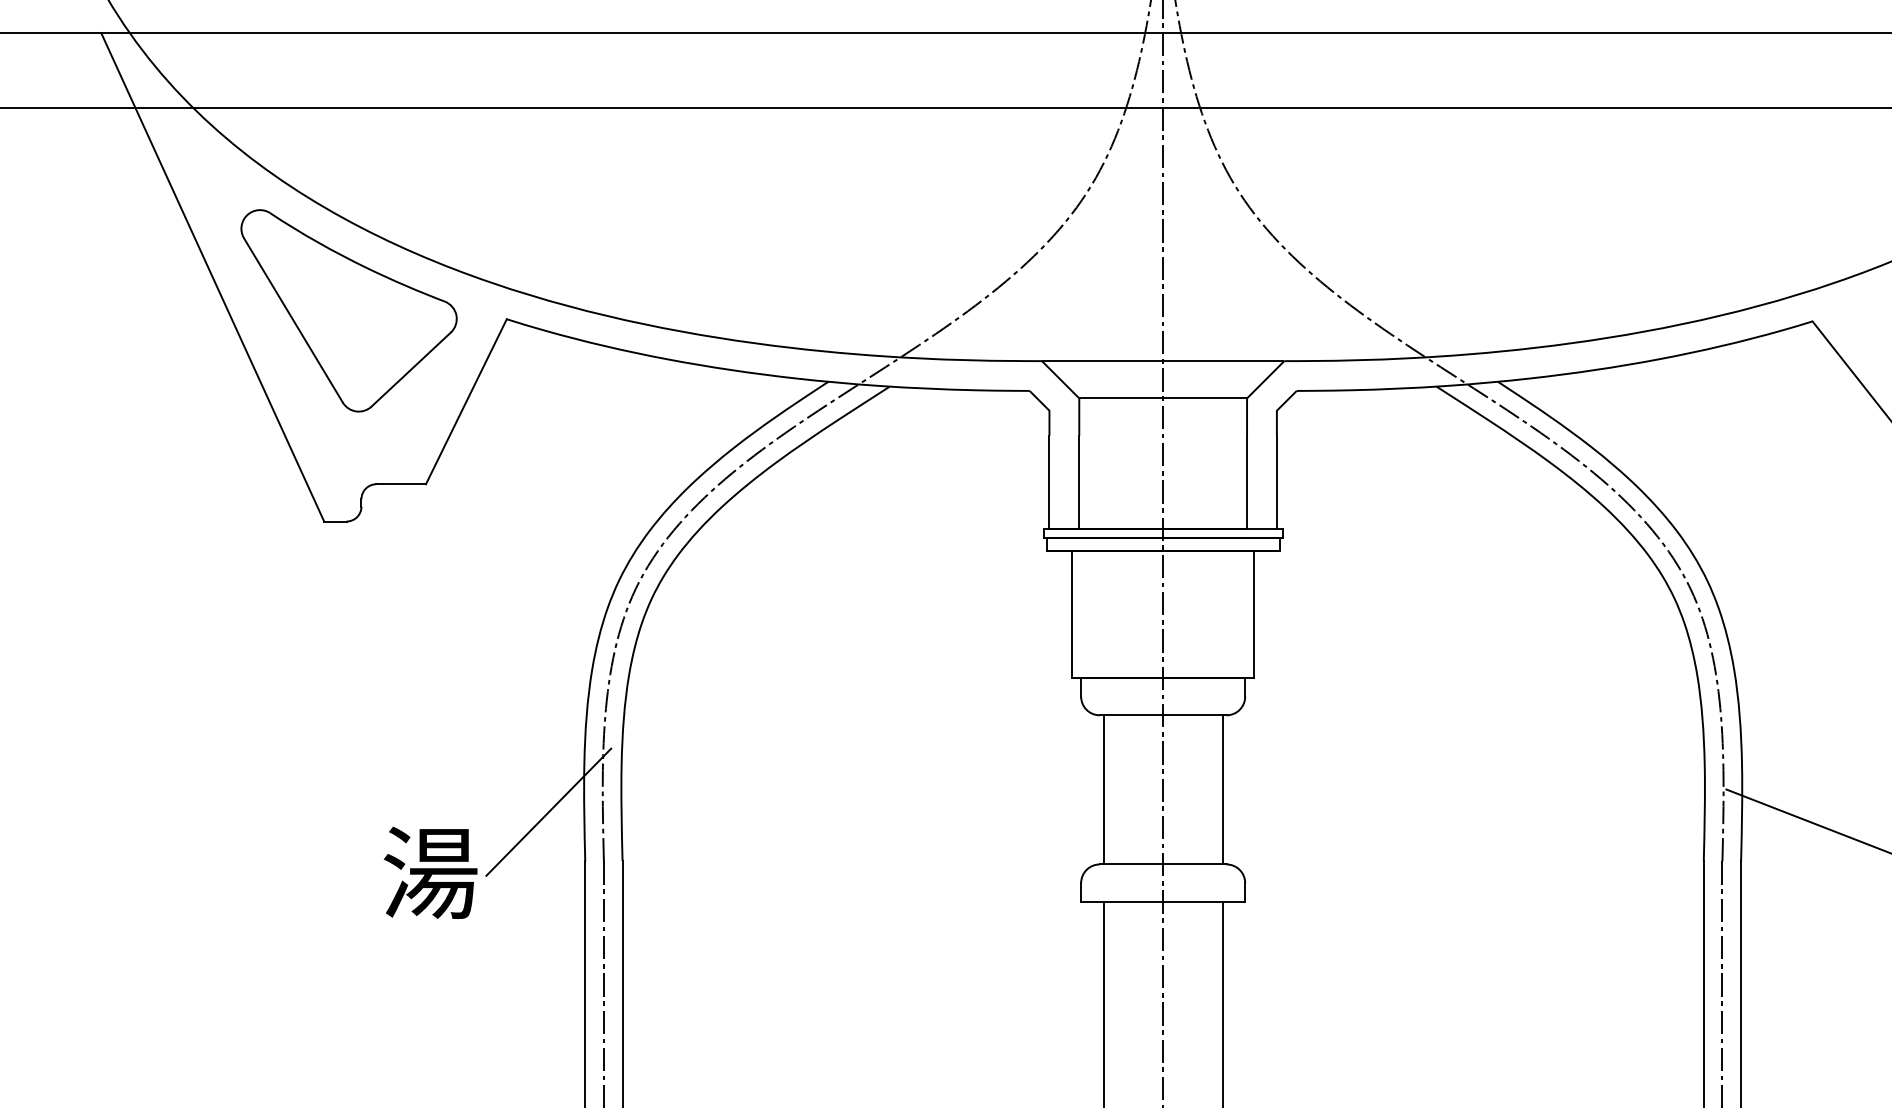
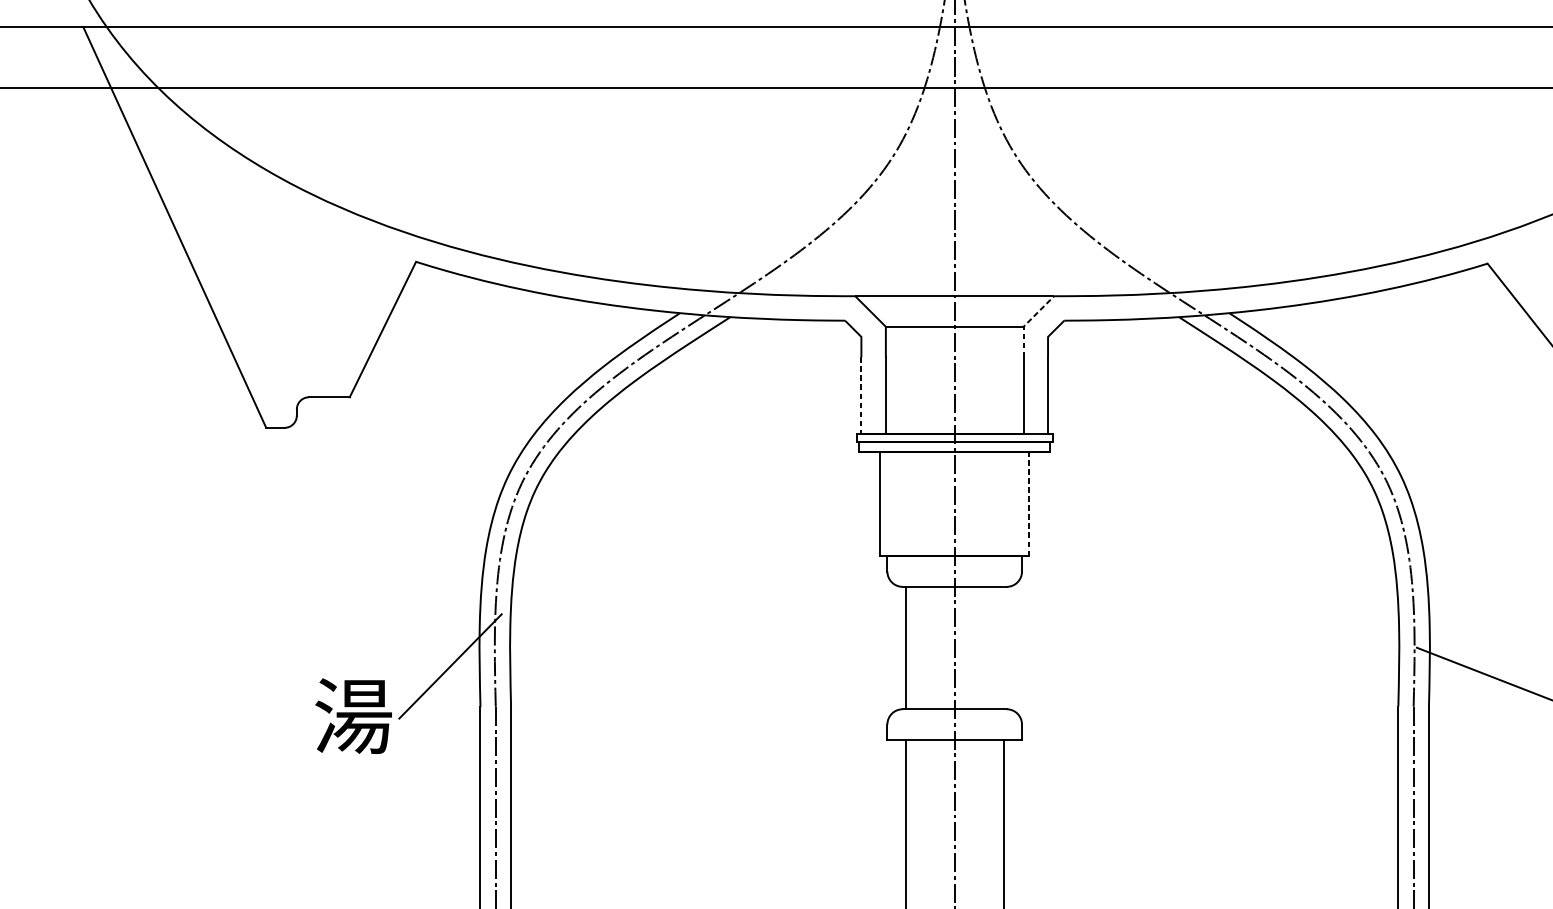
part: (348, 310) -> (286, 254), removed
line: (1251, 393) -> (1027, 322), solid -> dashed
line: (1049, 482) -> (861, 395), solid -> dashed
line: (1253, 614) -> (1028, 504), solid -> dashed
line: (1222, 789) -> (1003, 647), removed

